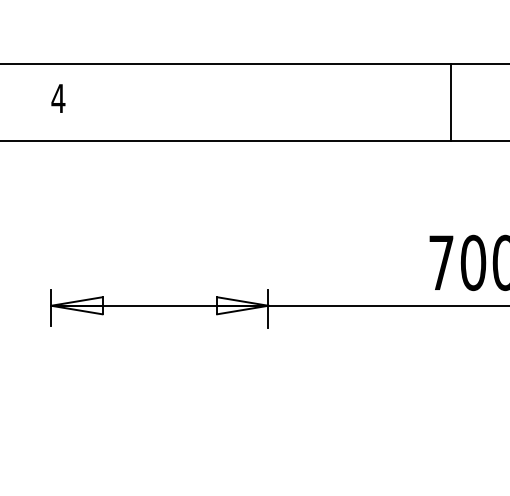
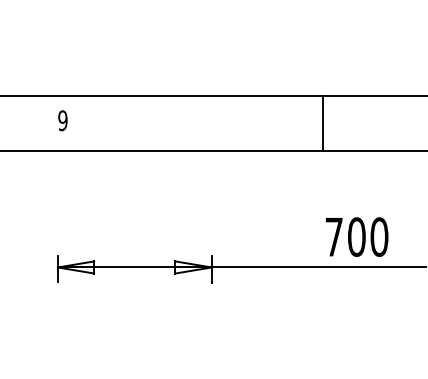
text: (57, 98) -> (62, 120), 4 -> 9
line: (450, 101) -> (322, 122), moved

